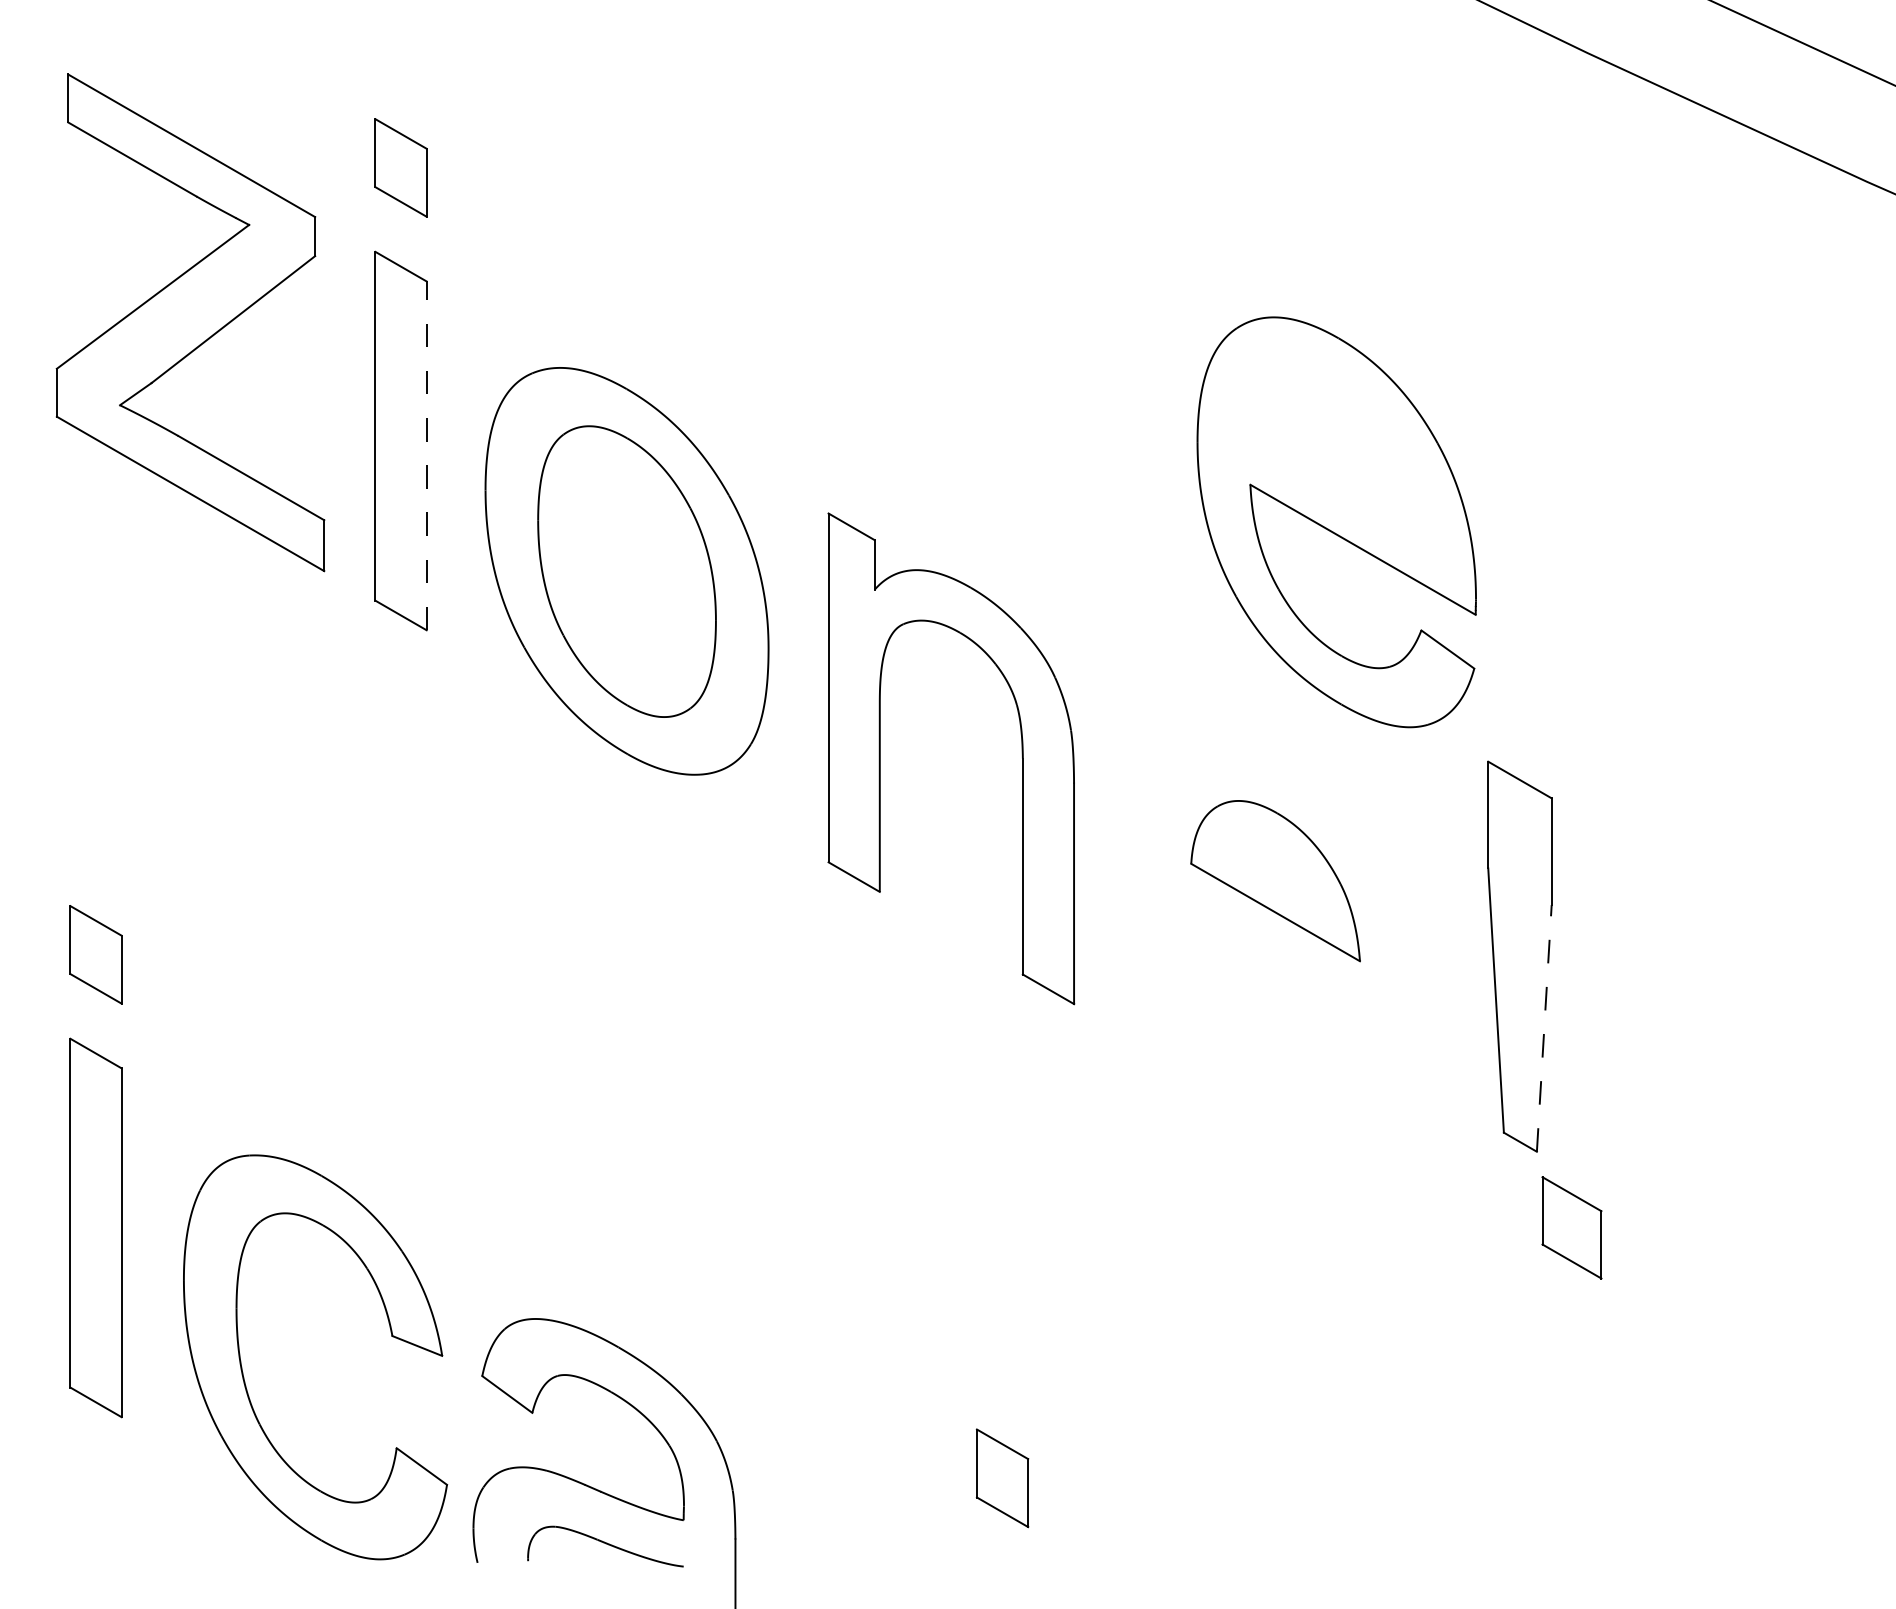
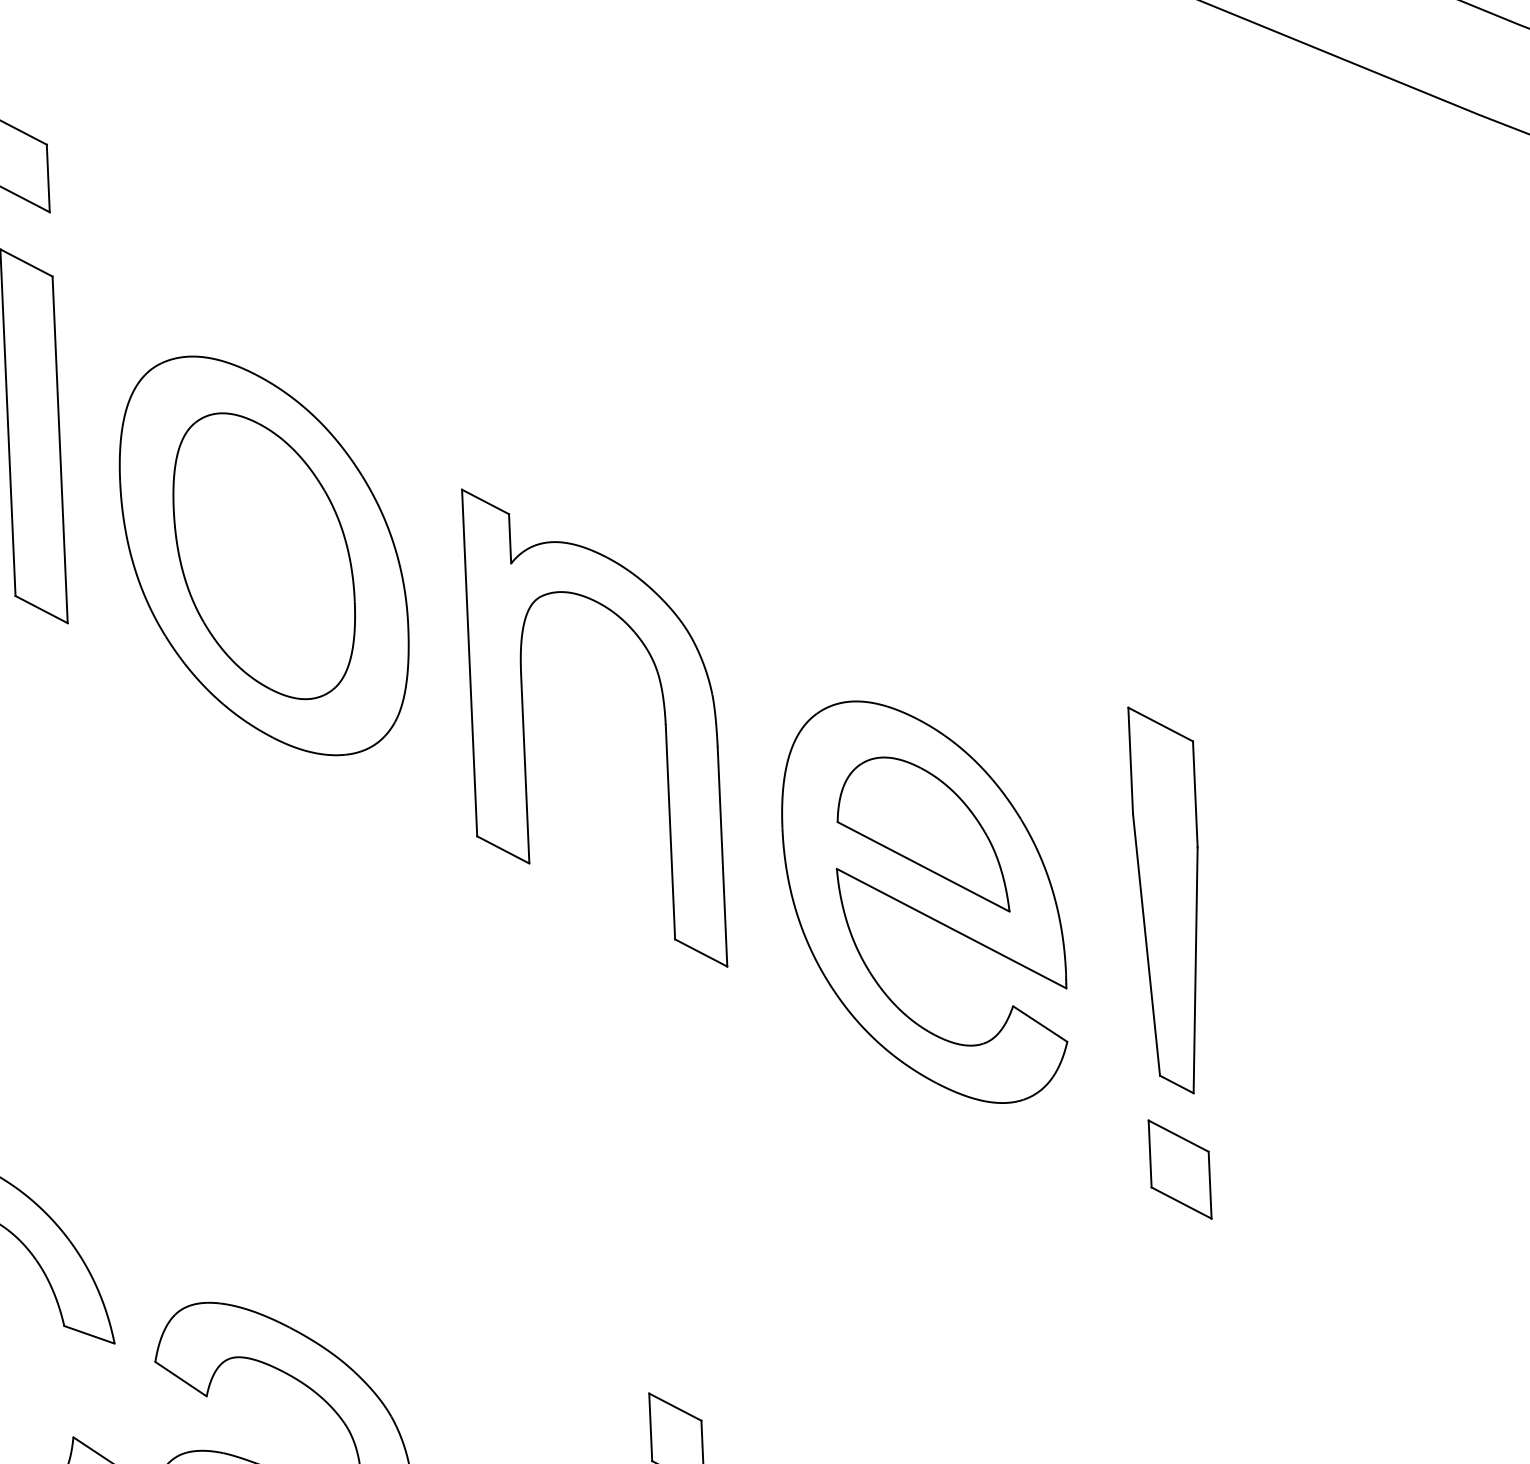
line: (426, 455) -> (59, 449), dashed -> solid
part: (1336, 522) -> (924, 902), moved
line: (1544, 1028) -> (1195, 970), dashed -> solid
part: (1571, 1227) -> (1179, 1169), moved

